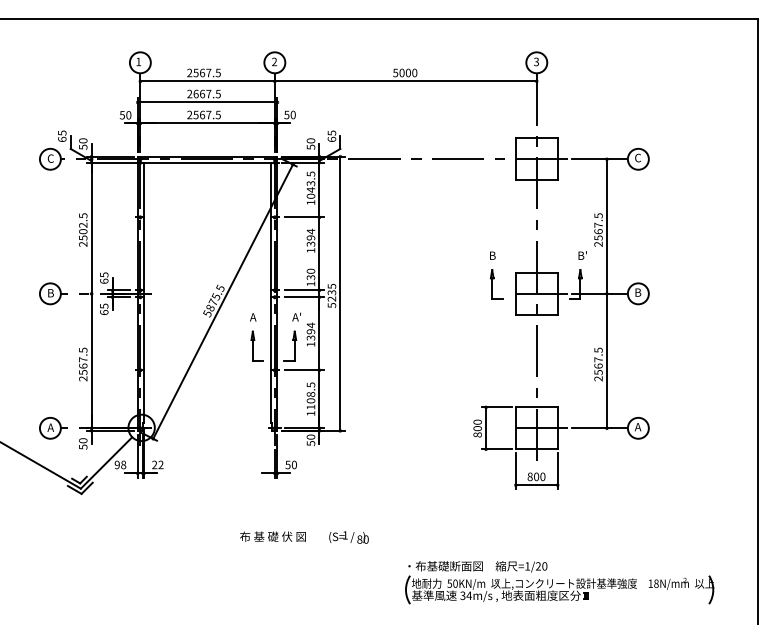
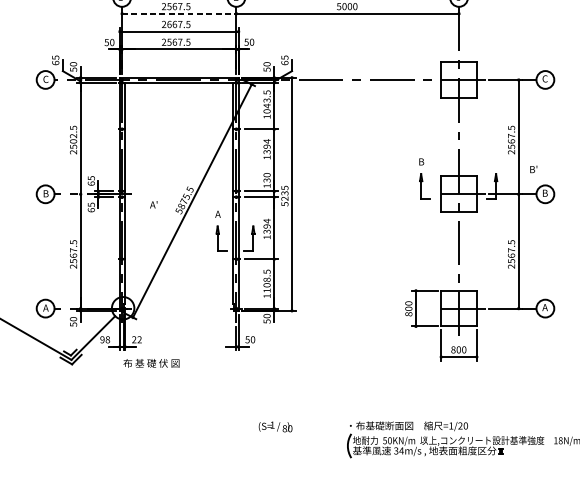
line: (208, 81) -> (179, 13), solid -> dashed
text: (582, 255) -> (533, 169), moved
text: (296, 316) -> (153, 204), moved
text: (272, 536) -> (151, 363), moved
text: (348, 537) -> (275, 426), moved

